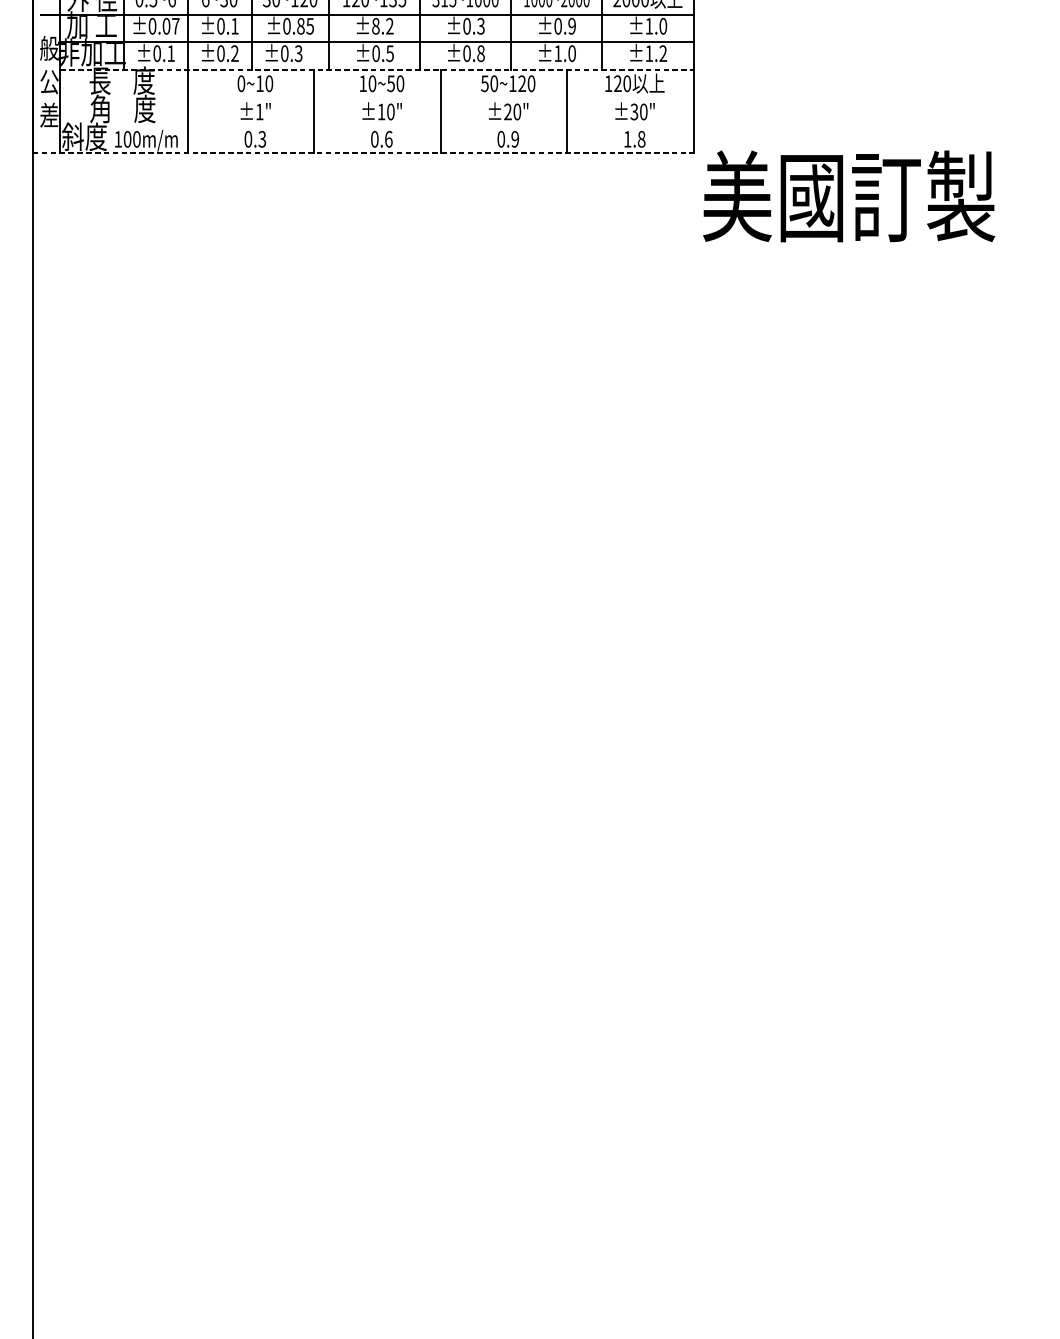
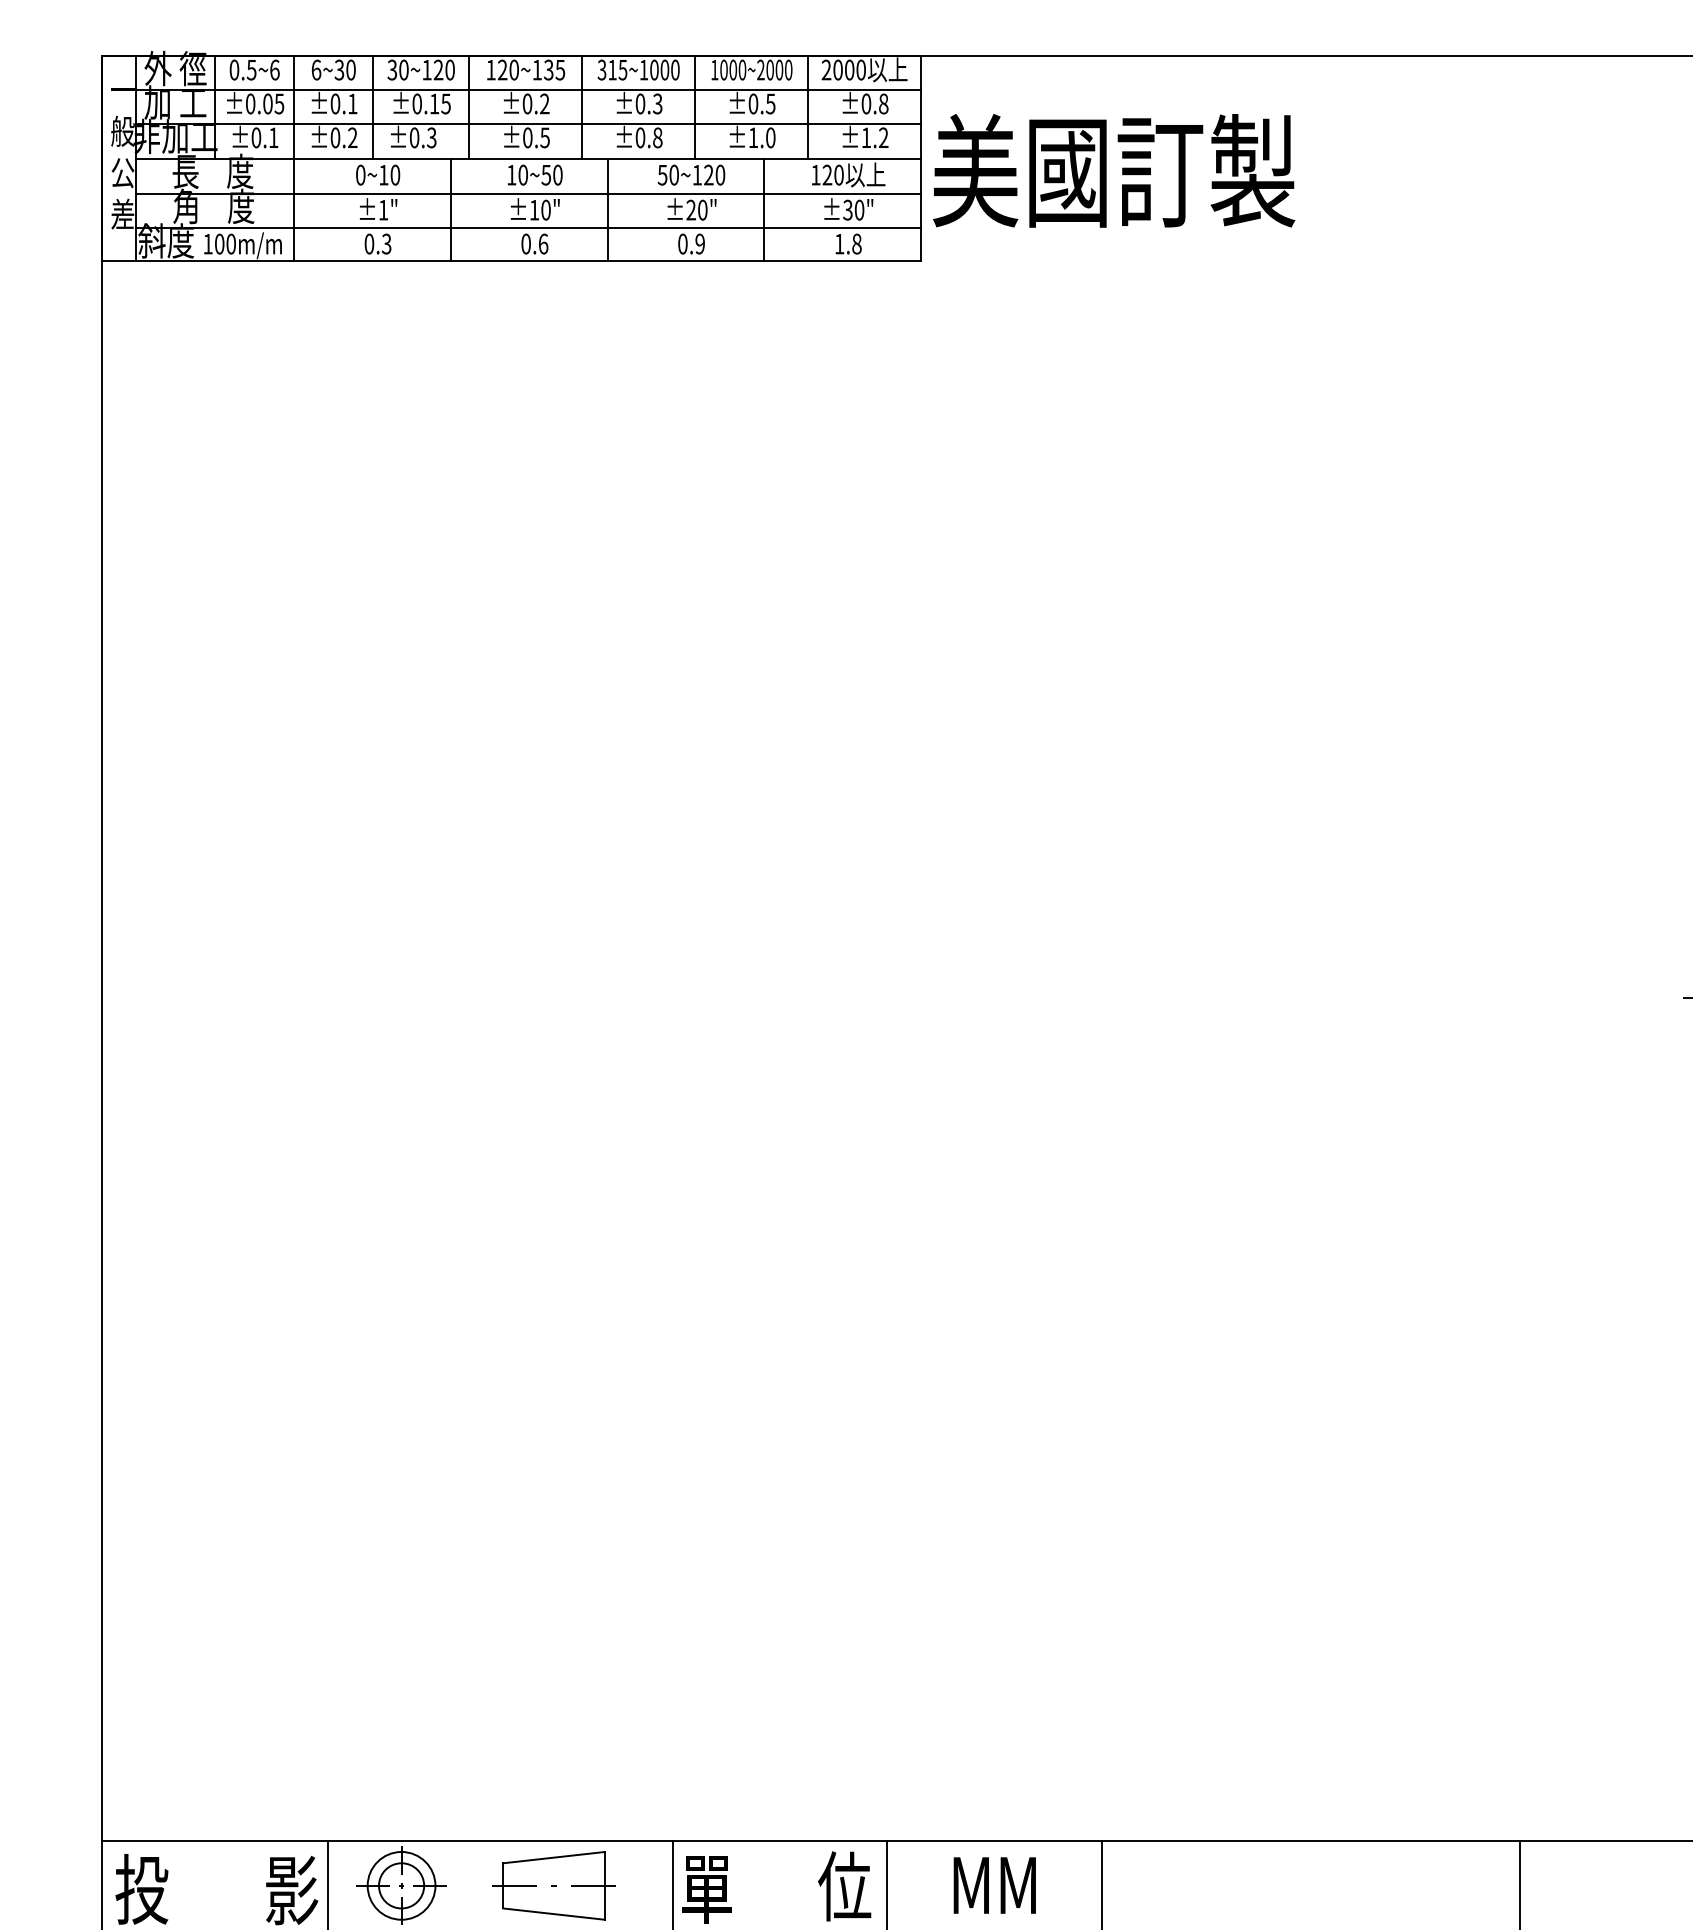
text: (175, 25) -> (279, 103), ±0.07 -> ±0.05
text: (300, 25) -> (434, 103), ±0.85 -> ±0.15
text: (375, 25) -> (527, 103), ±8.2 -> ±0.2
text: (571, 25) -> (770, 103), ±0.9 -> ±0.5
text: (655, 25) -> (874, 103), ±1.0 -> ±0.8
line: (376, 70) -> (528, 158), dashed -> solid
line: (376, 98) -> (528, 193), added
line: (376, 125) -> (528, 227), added
line: (362, 153) -> (511, 261), dashed -> solid
text: (849, 196) -> (1114, 170), moved

